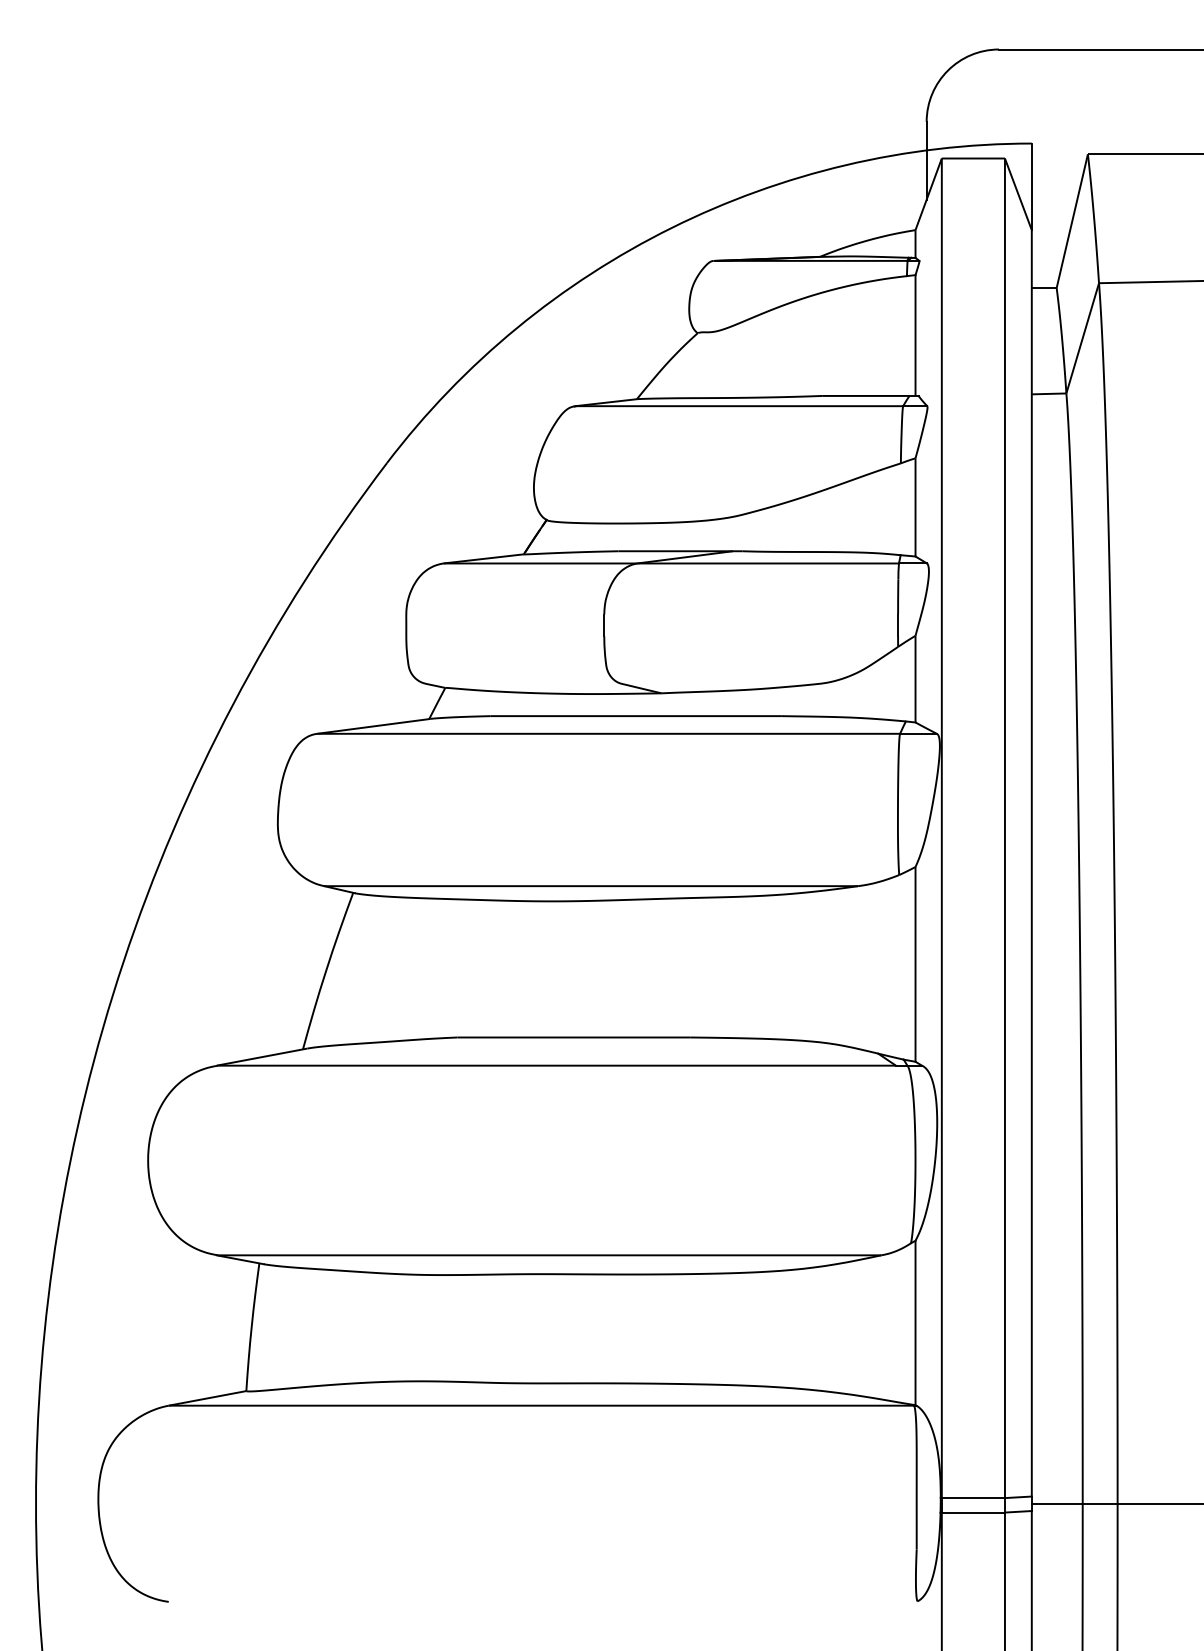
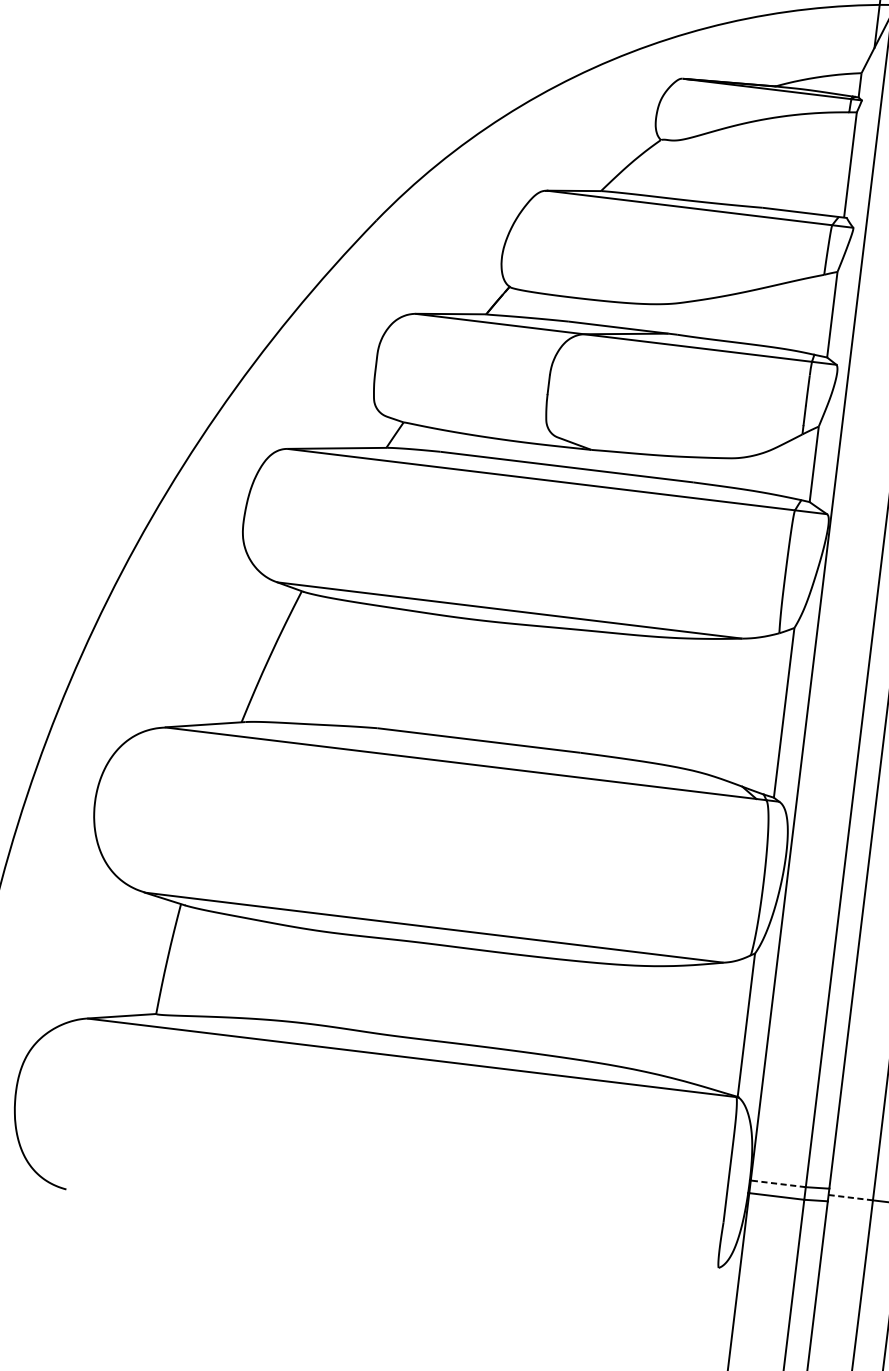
line: (973, 1498) -> (778, 1184), solid -> dashed
line: (1057, 1503) -> (851, 1197), solid -> dashed

